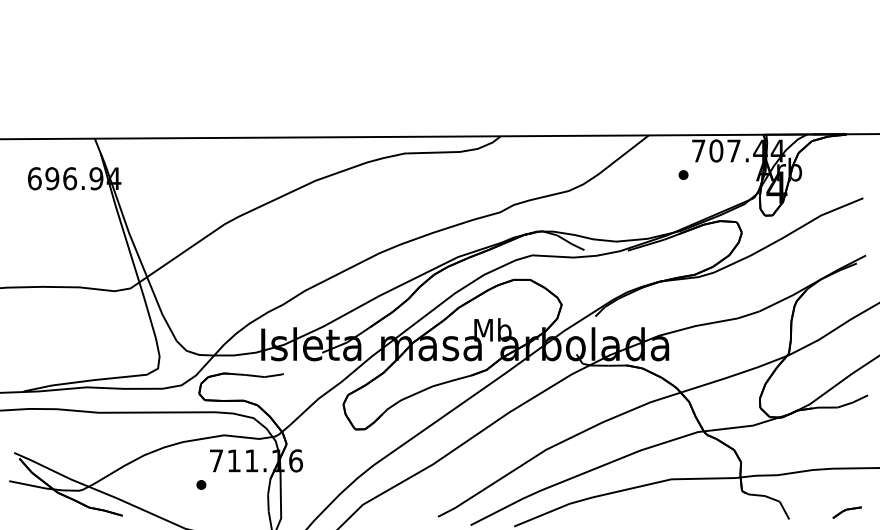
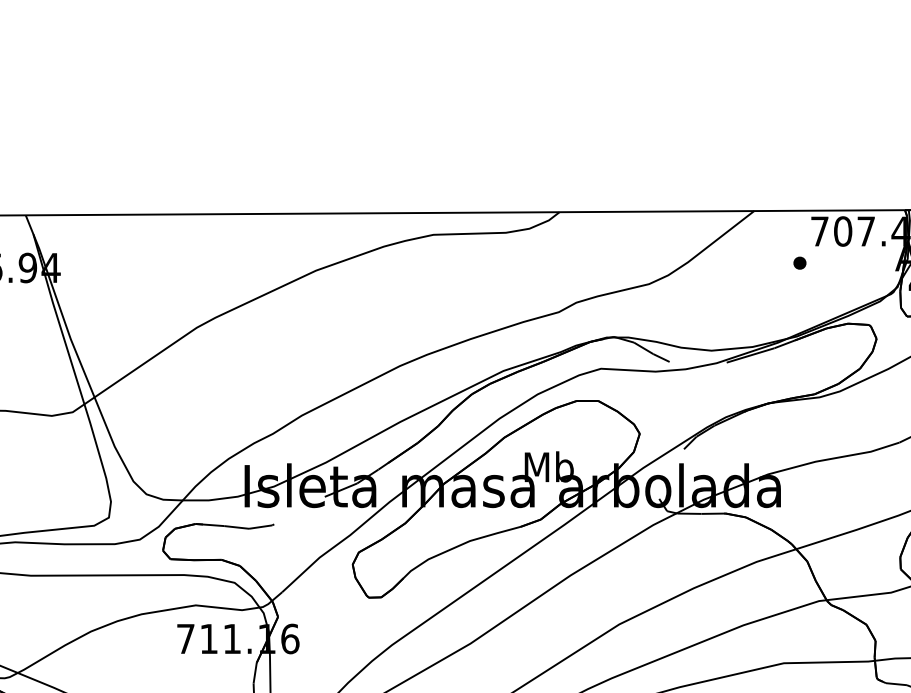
part: (201, 484) -> (166, 670), removed

